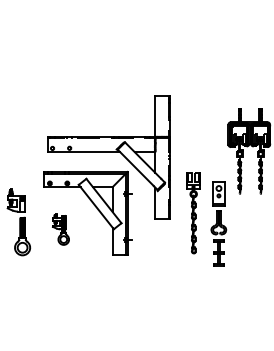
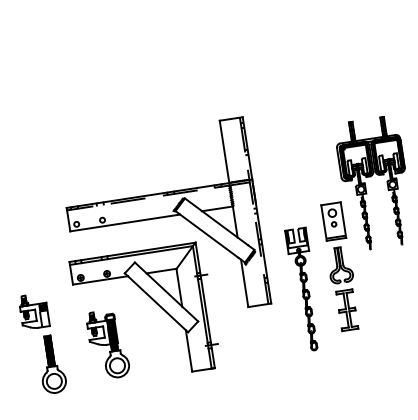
part: (218, 223) -> (339, 266), moved
part: (60, 229) -> (107, 345), size x1.43

